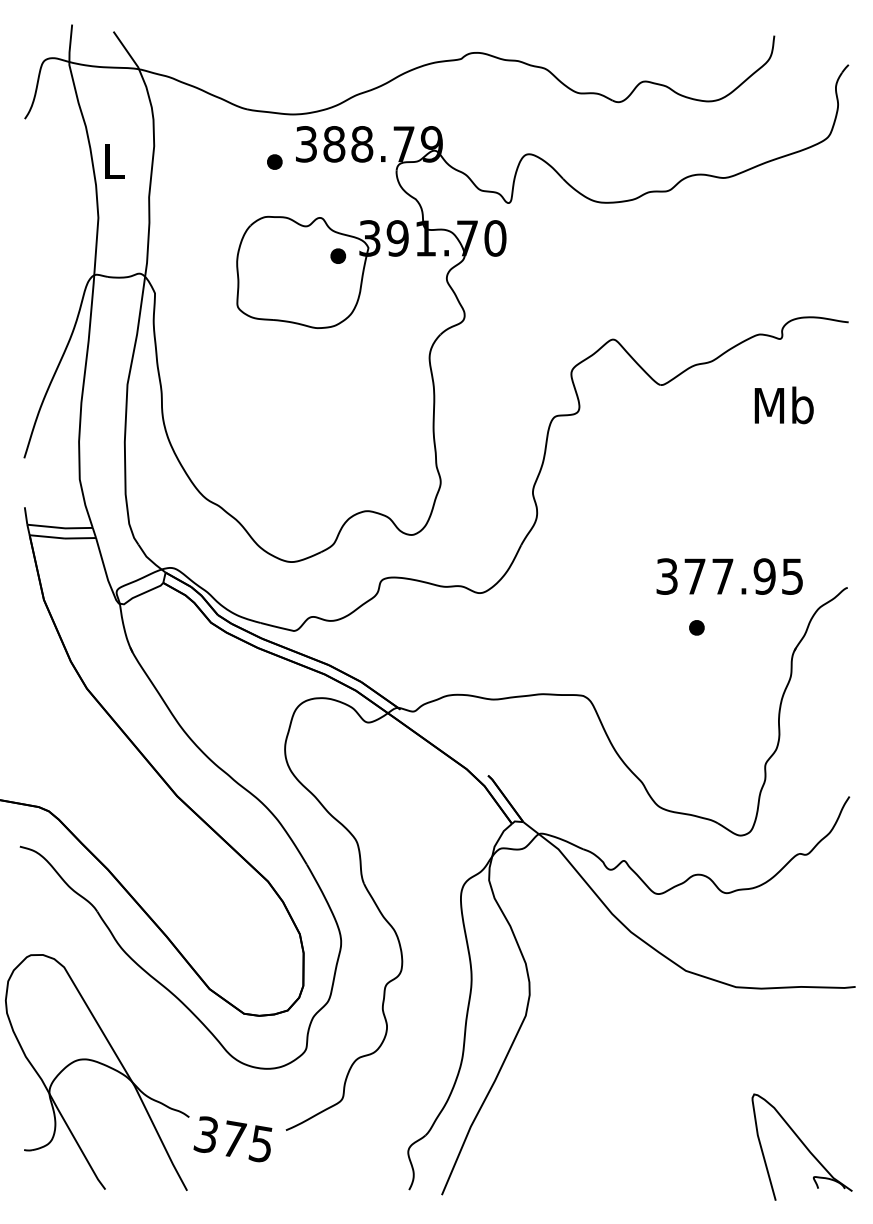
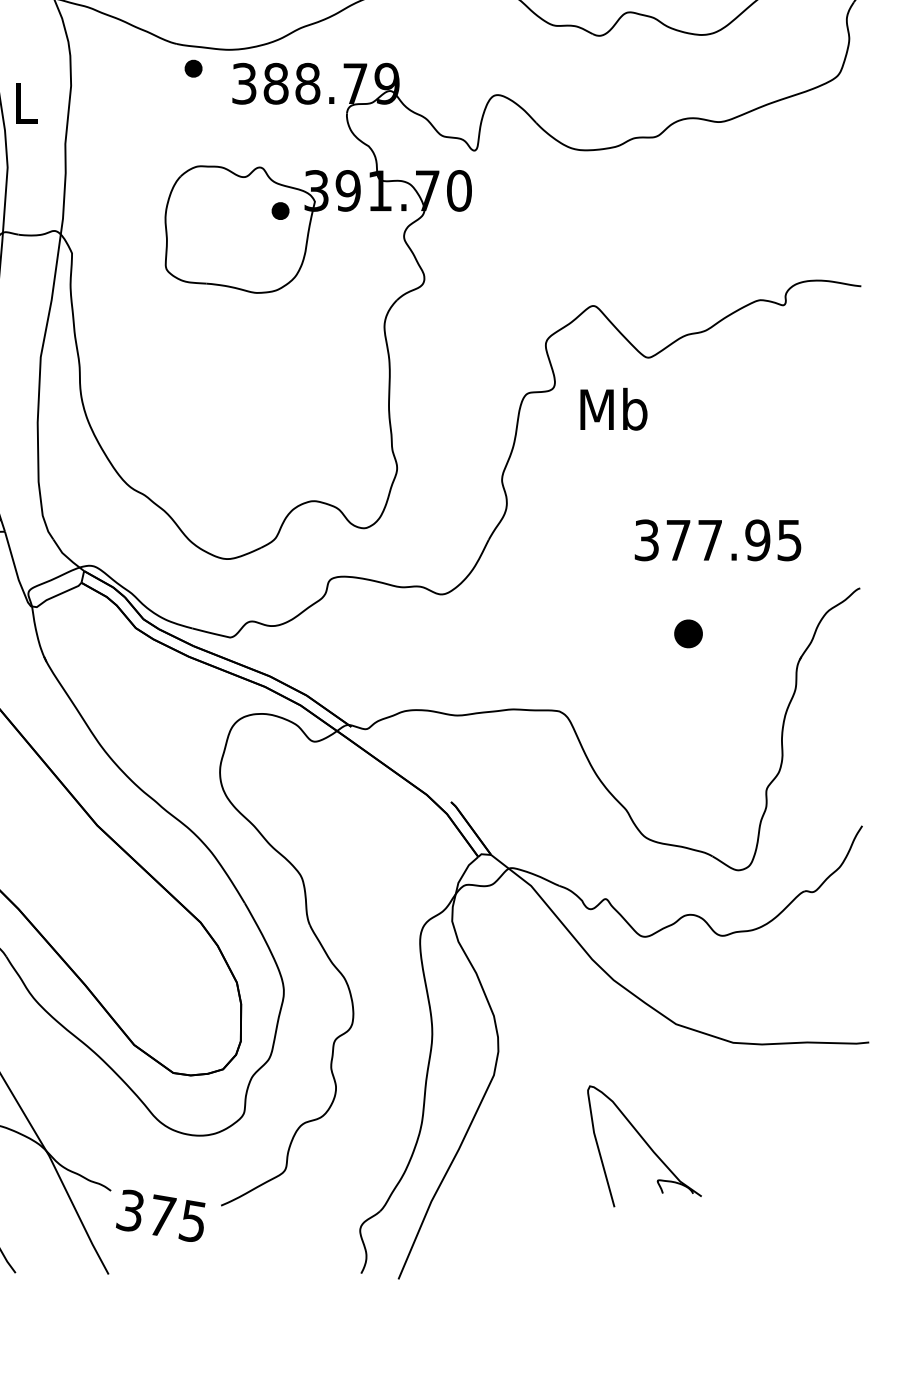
part: (274, 161) -> (193, 68), moved
text: (783, 405) -> (613, 409), moved
text: (729, 576) -> (717, 540), moved
part: (696, 627) -> (688, 633), size x1.6
part: (801, 1146) -> (643, 1145), moved

